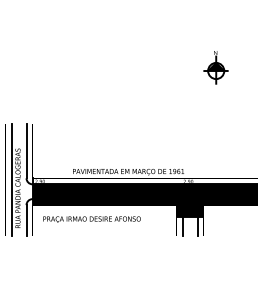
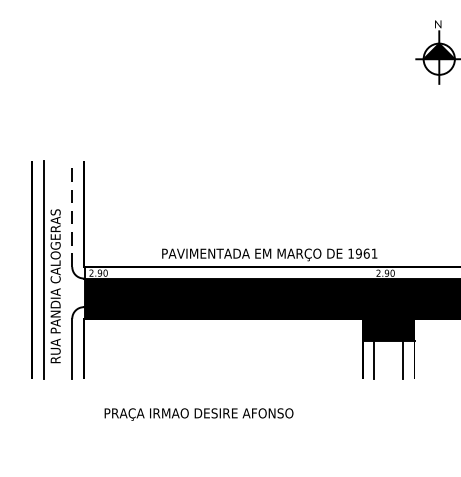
line: (26, 150) -> (72, 213), solid -> dashed
text: (91, 219) -> (197, 414), moved

